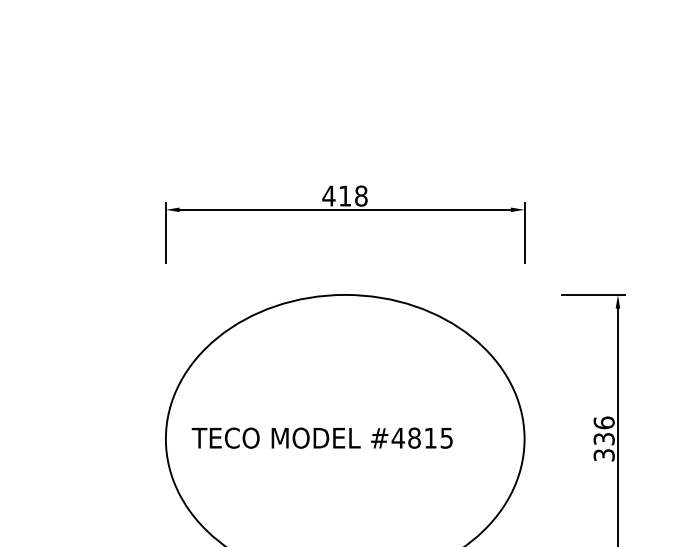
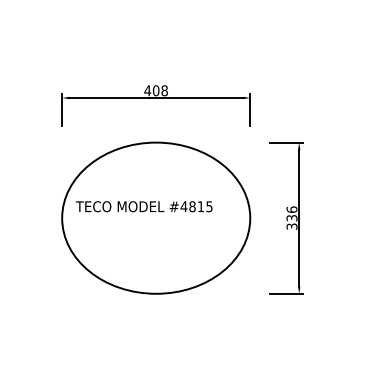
text: (343, 195) -> (155, 90), 418 -> 408
text: (320, 437) -> (143, 206), moved

